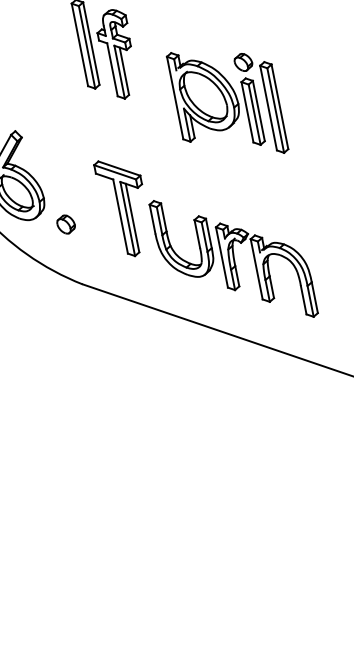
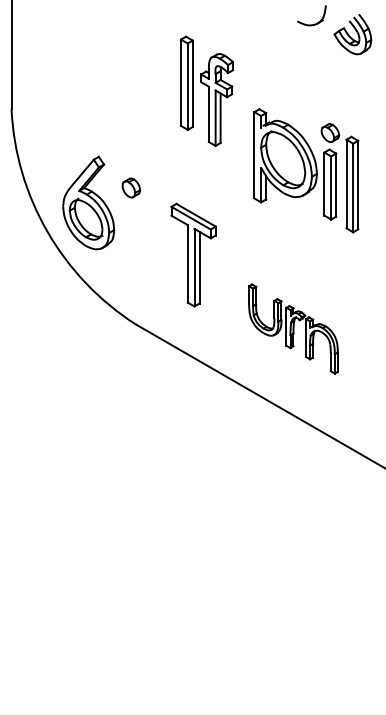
part: (227, 102) -> (306, 170), moved
part: (66, 224) -> (131, 187), moved
part: (233, 258) -> (293, 328), size x0.6

